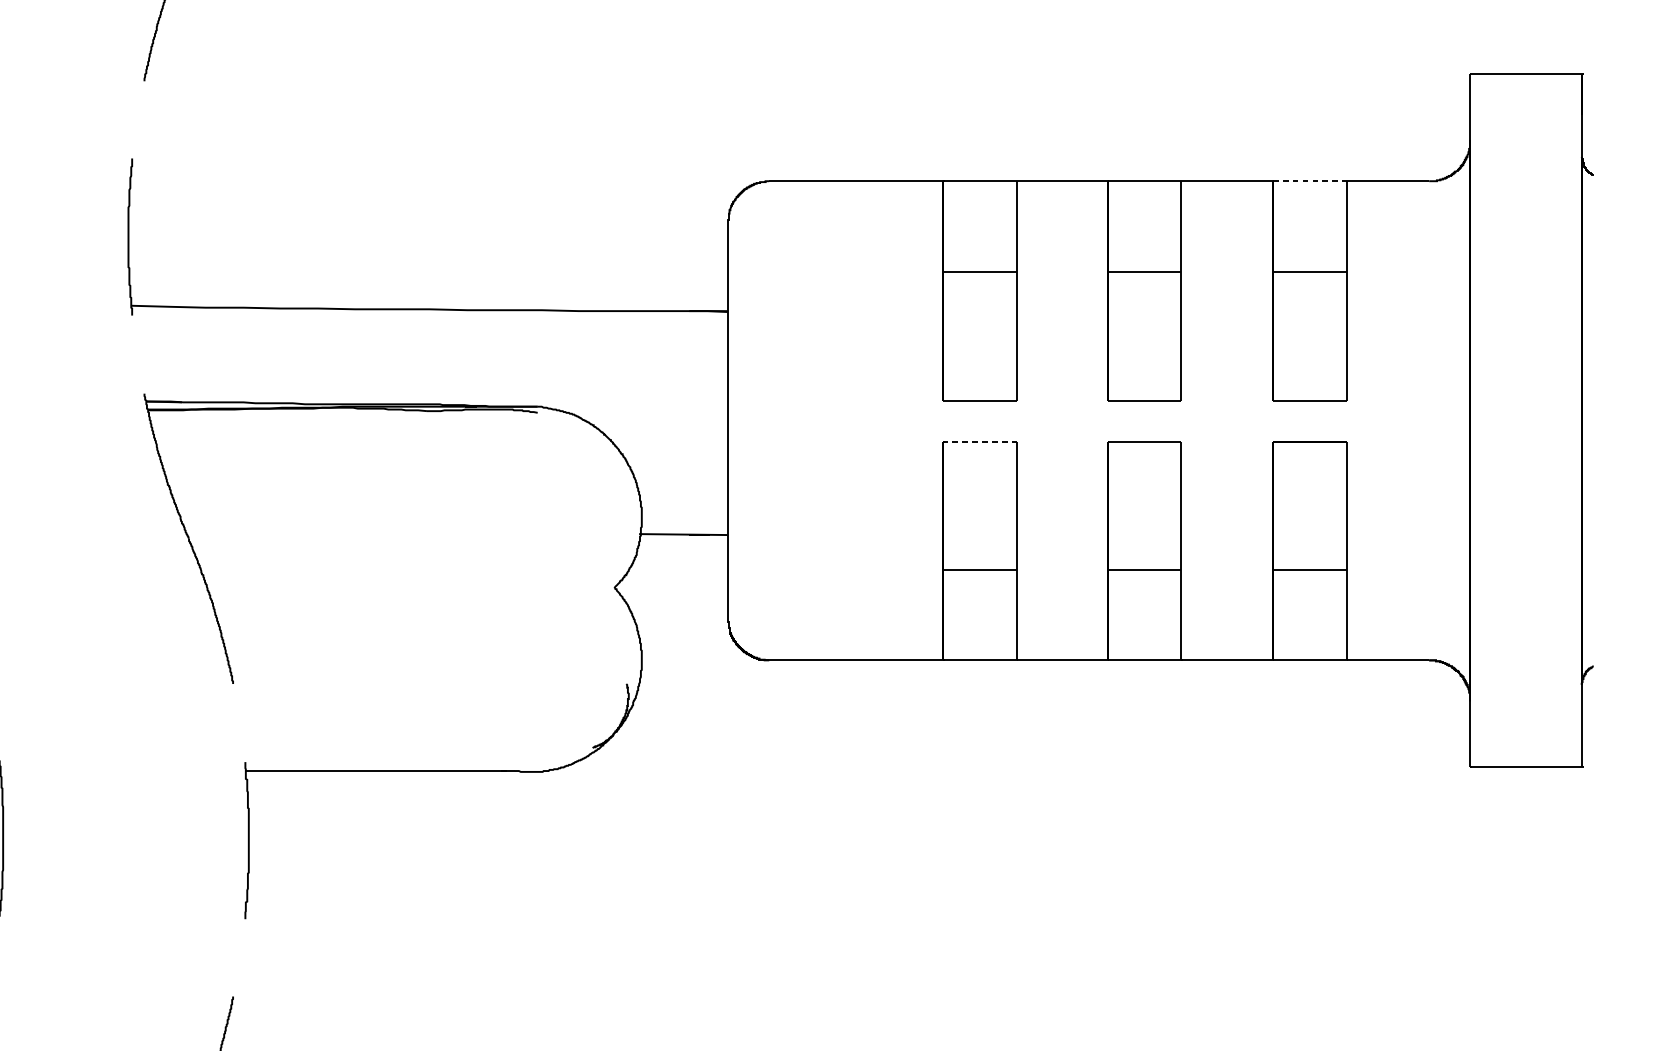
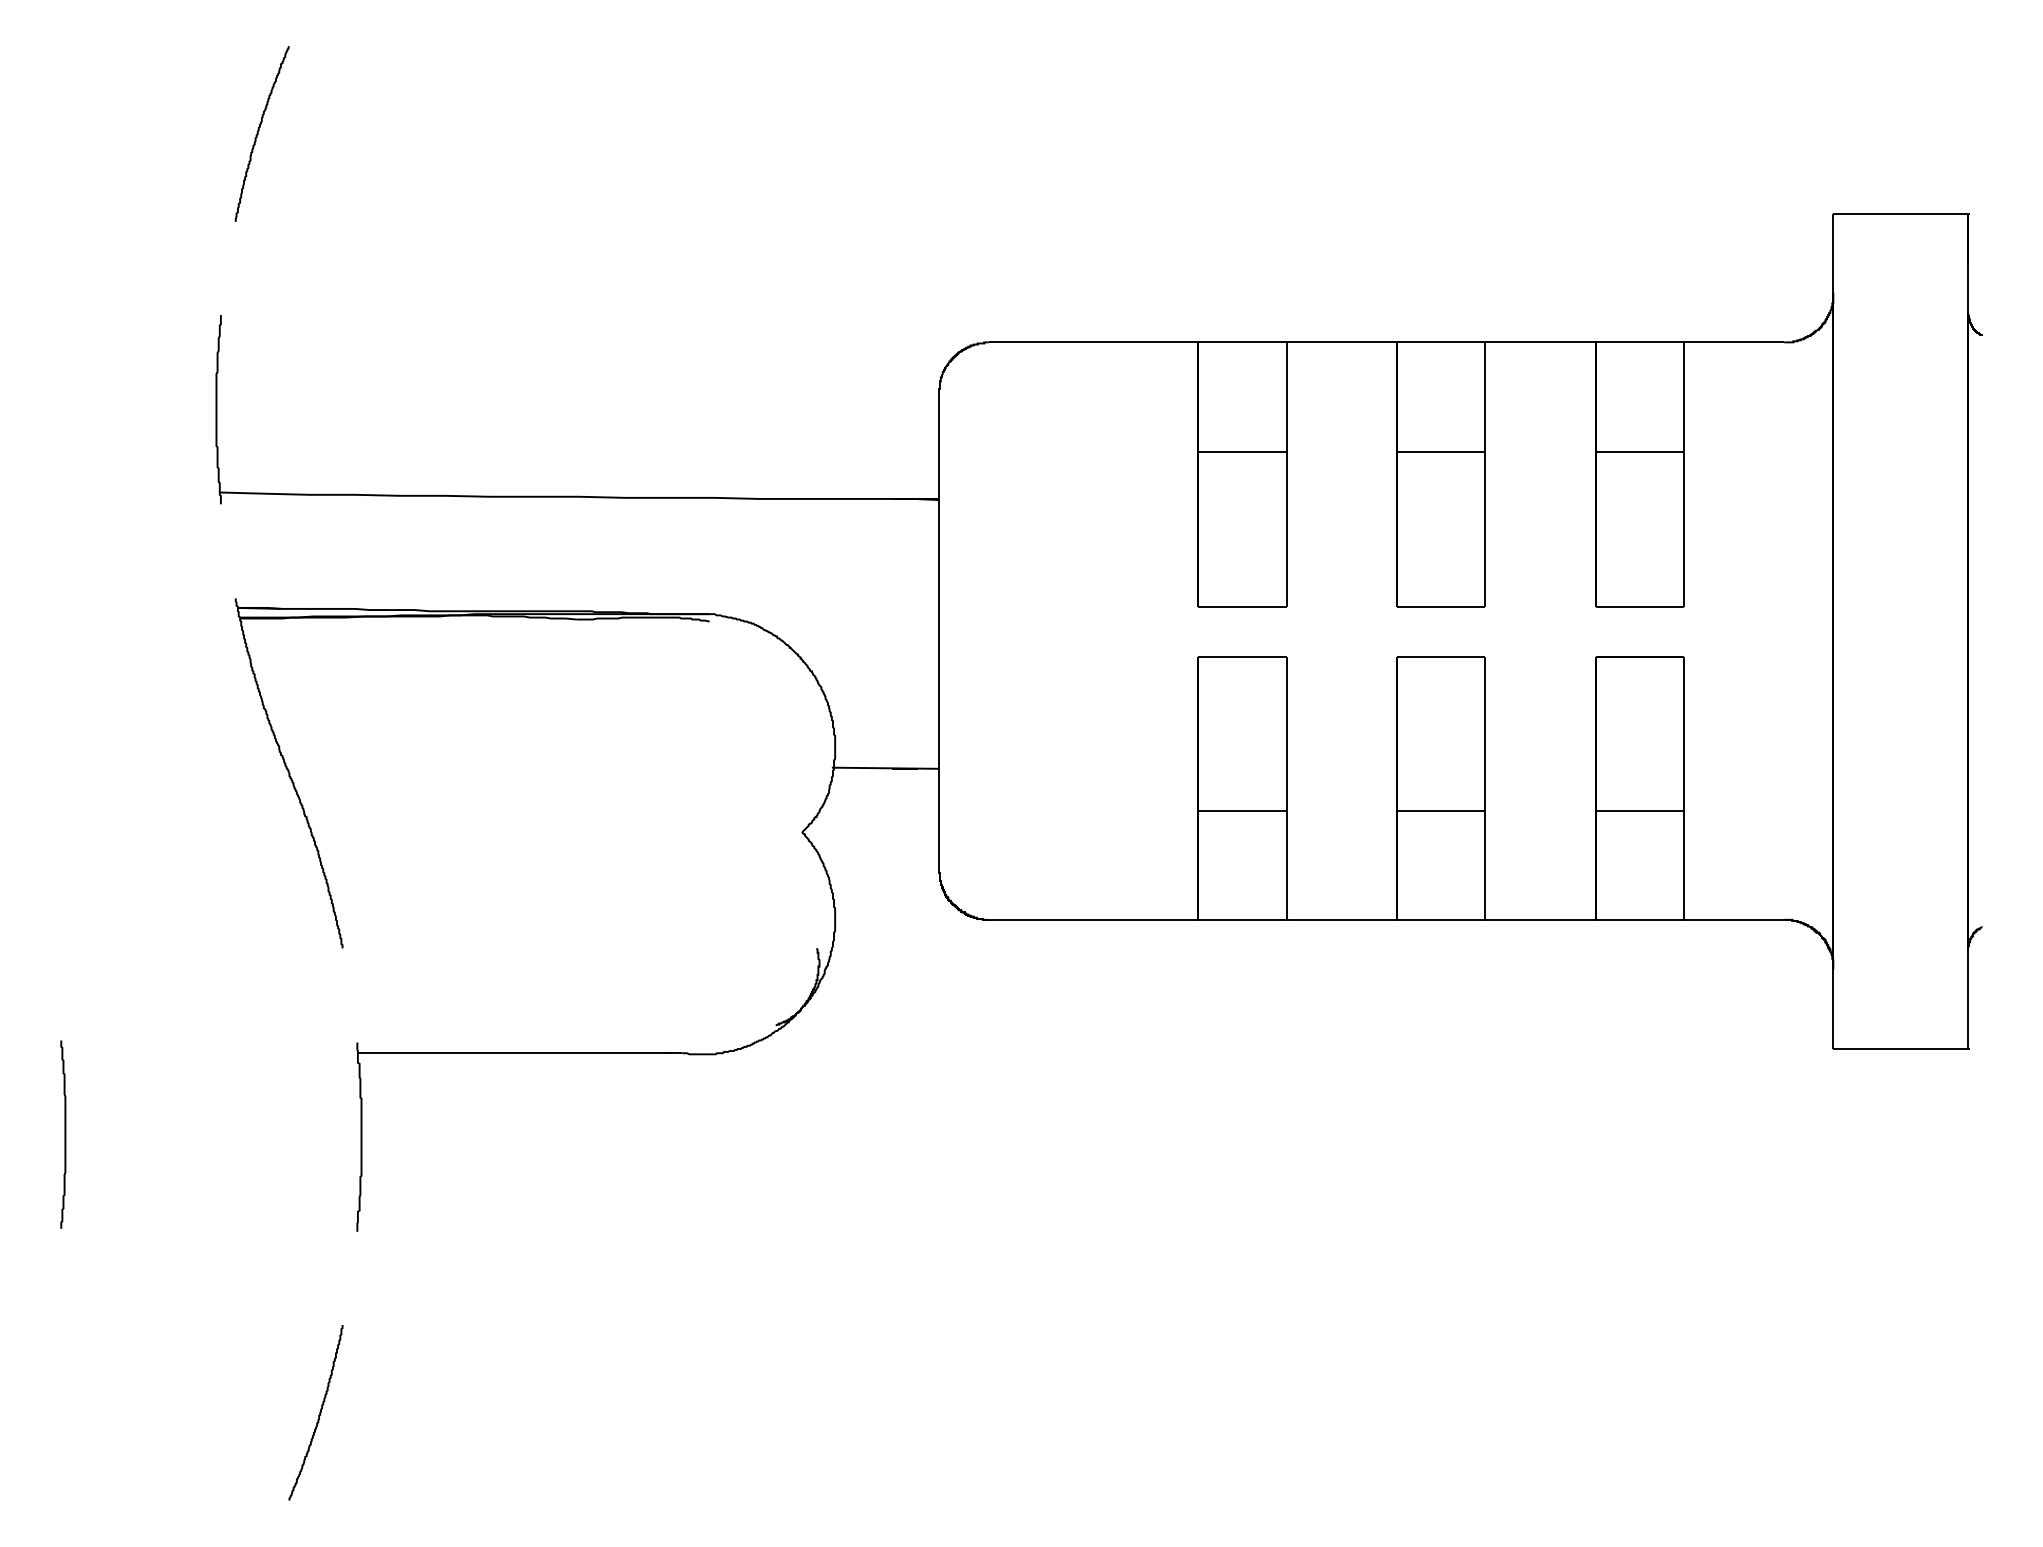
line: (1310, 181) -> (1640, 342), dashed -> solid
line: (979, 441) -> (1242, 656), dashed -> solid

